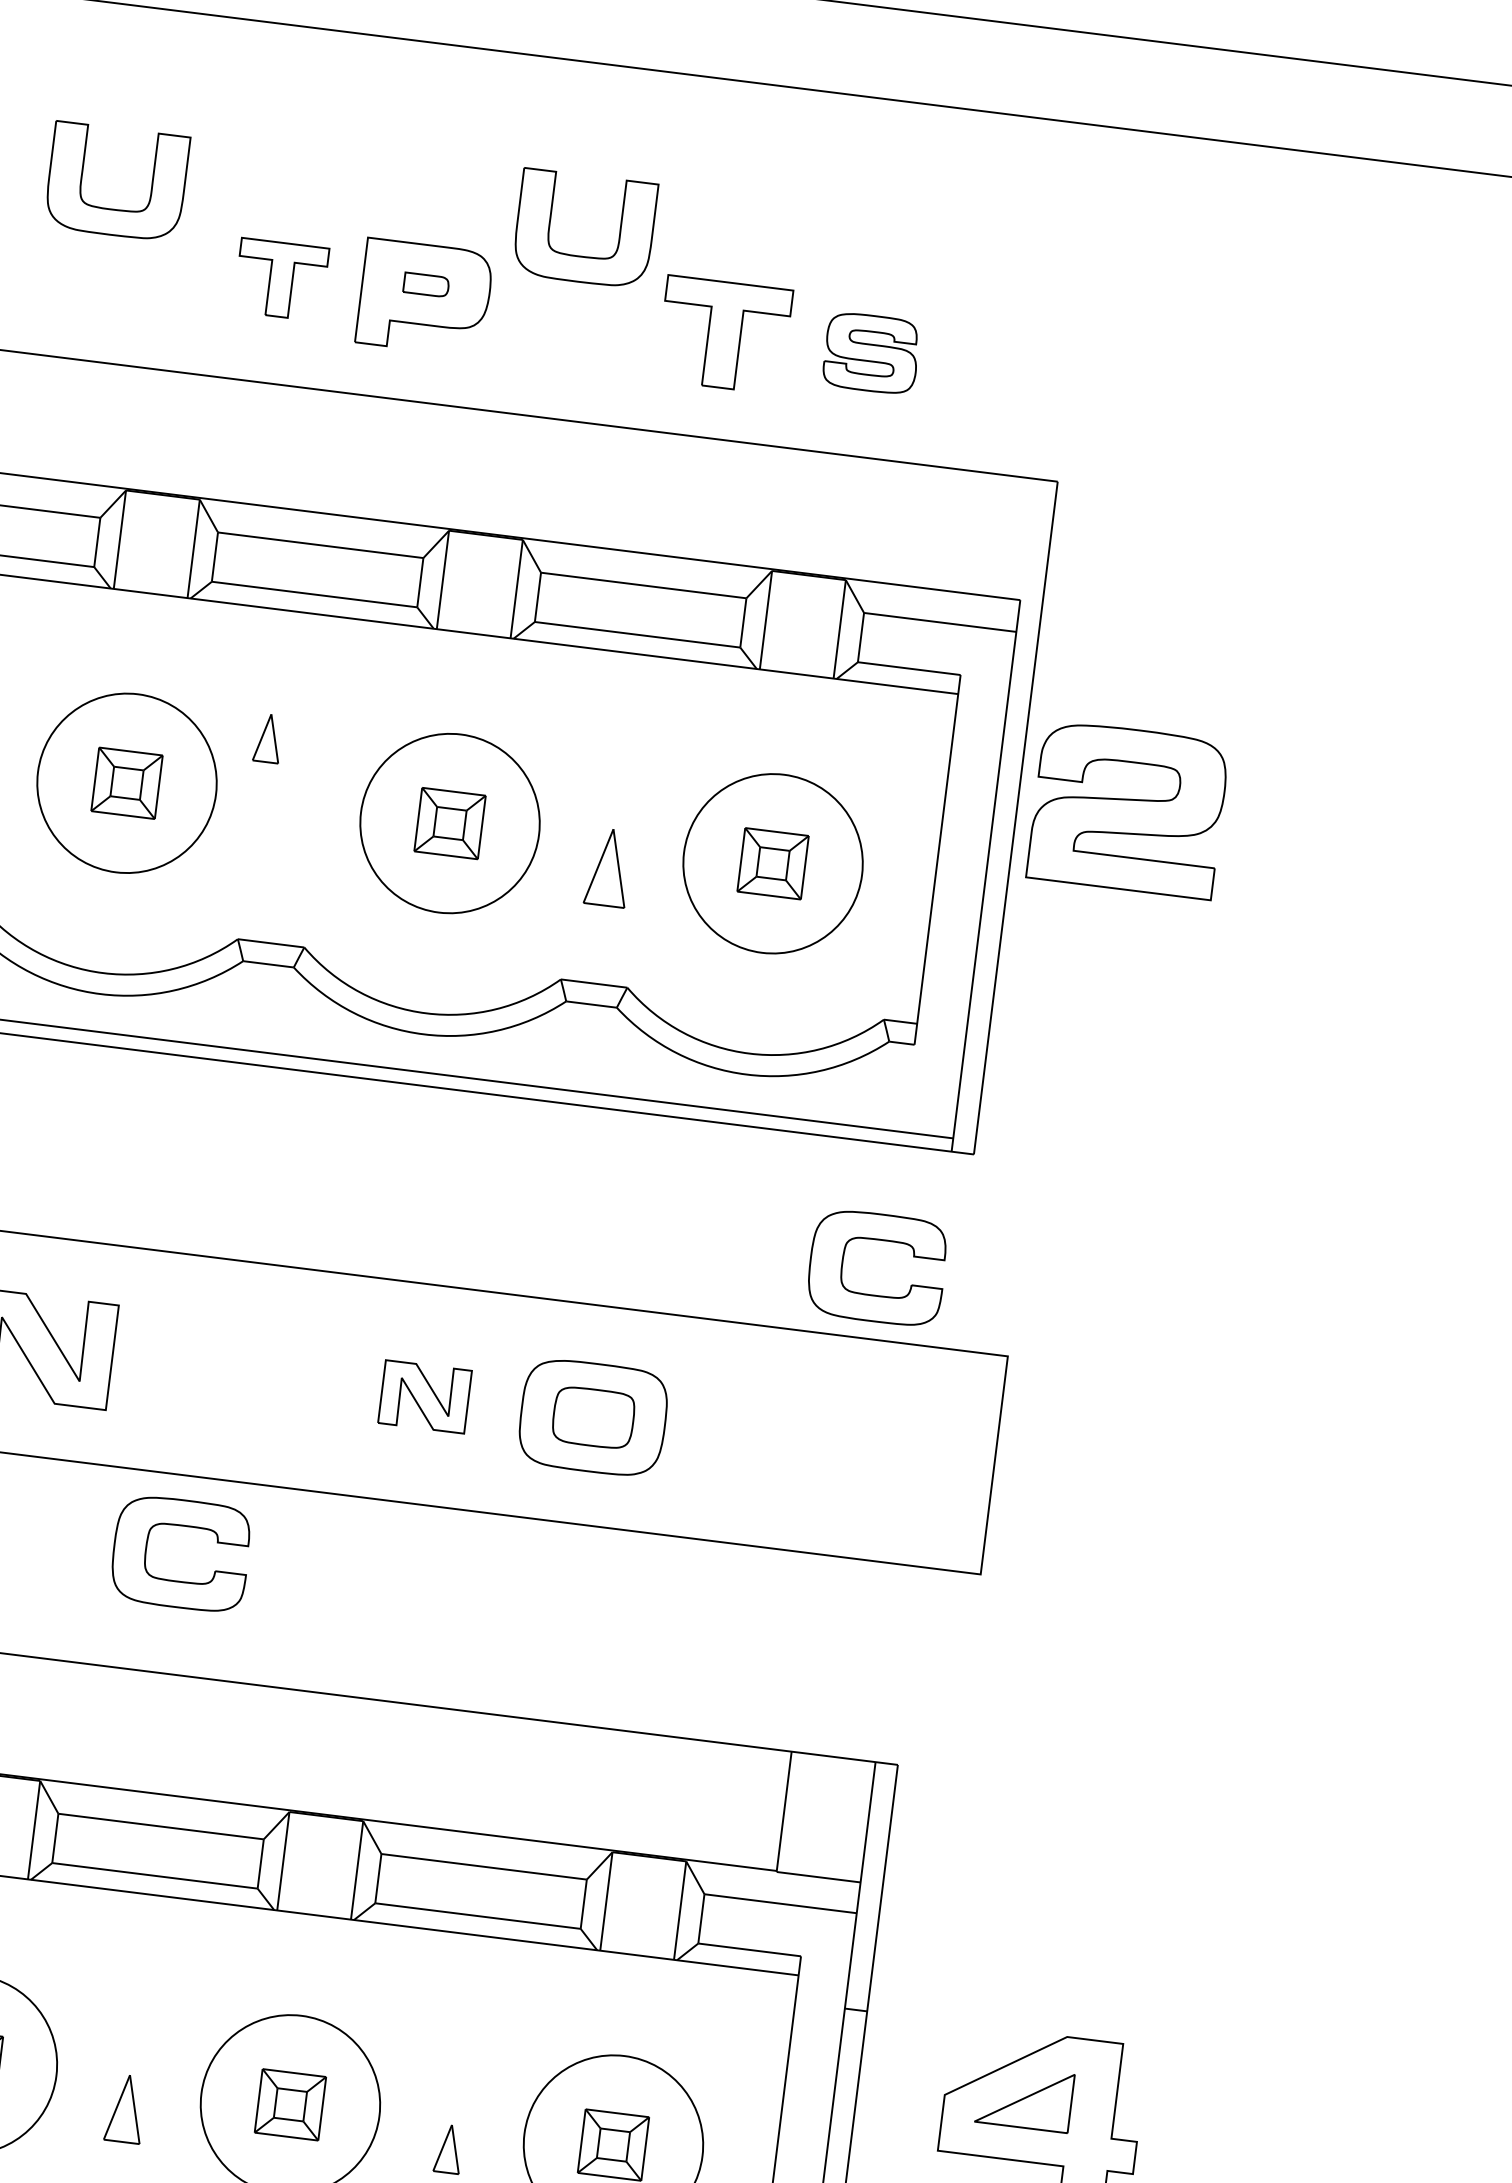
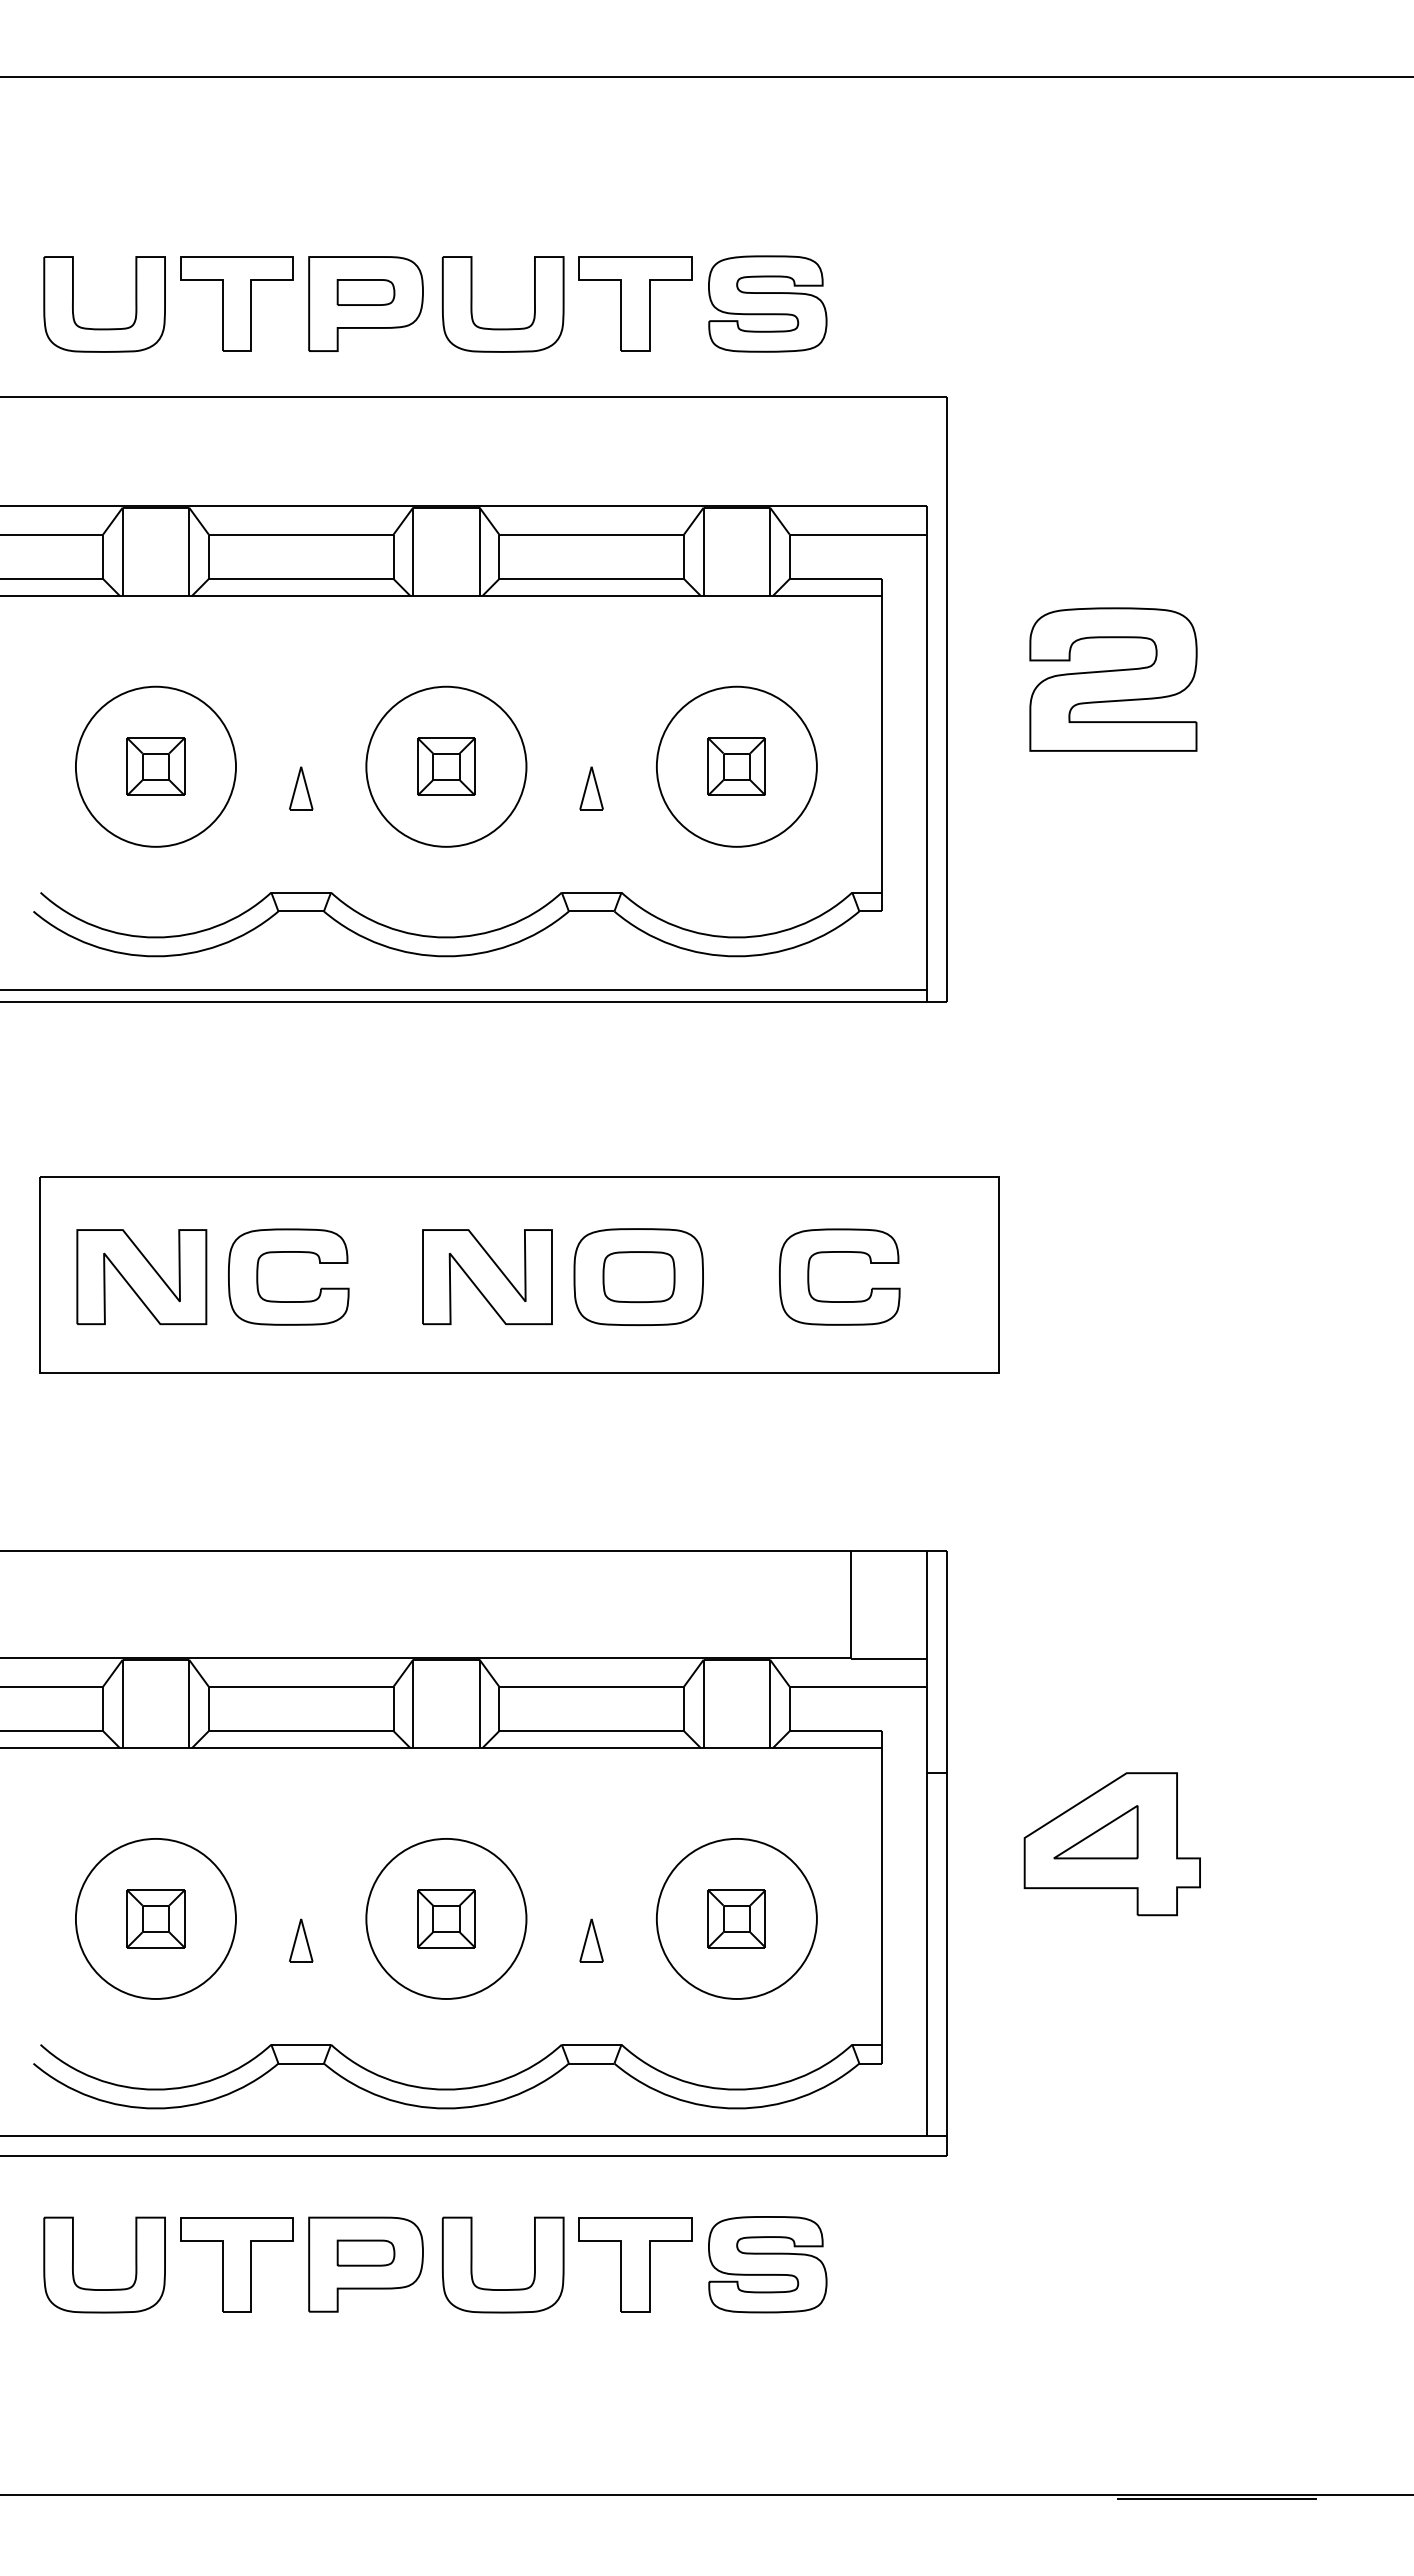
part: (113, 208) -> (104, 328), moved
part: (580, 255) -> (502, 328), moved
part: (280, 279) -> (236, 303), size x1.43
part: (425, 284) -> (365, 292), size x1.43
part: (871, 352) -> (767, 303), size x1.43
part: (268, 738) -> (301, 788), moved
part: (1128, 809) -> (1113, 679), moved
part: (608, 867) -> (591, 788), size x0.62
part: (880, 1240) -> (839, 1252), moved
part: (425, 1397) -> (487, 1277), size x1.67
part: (184, 1526) -> (288, 1252), moved
part: (126, 2108) -> (301, 1940), size x0.71

